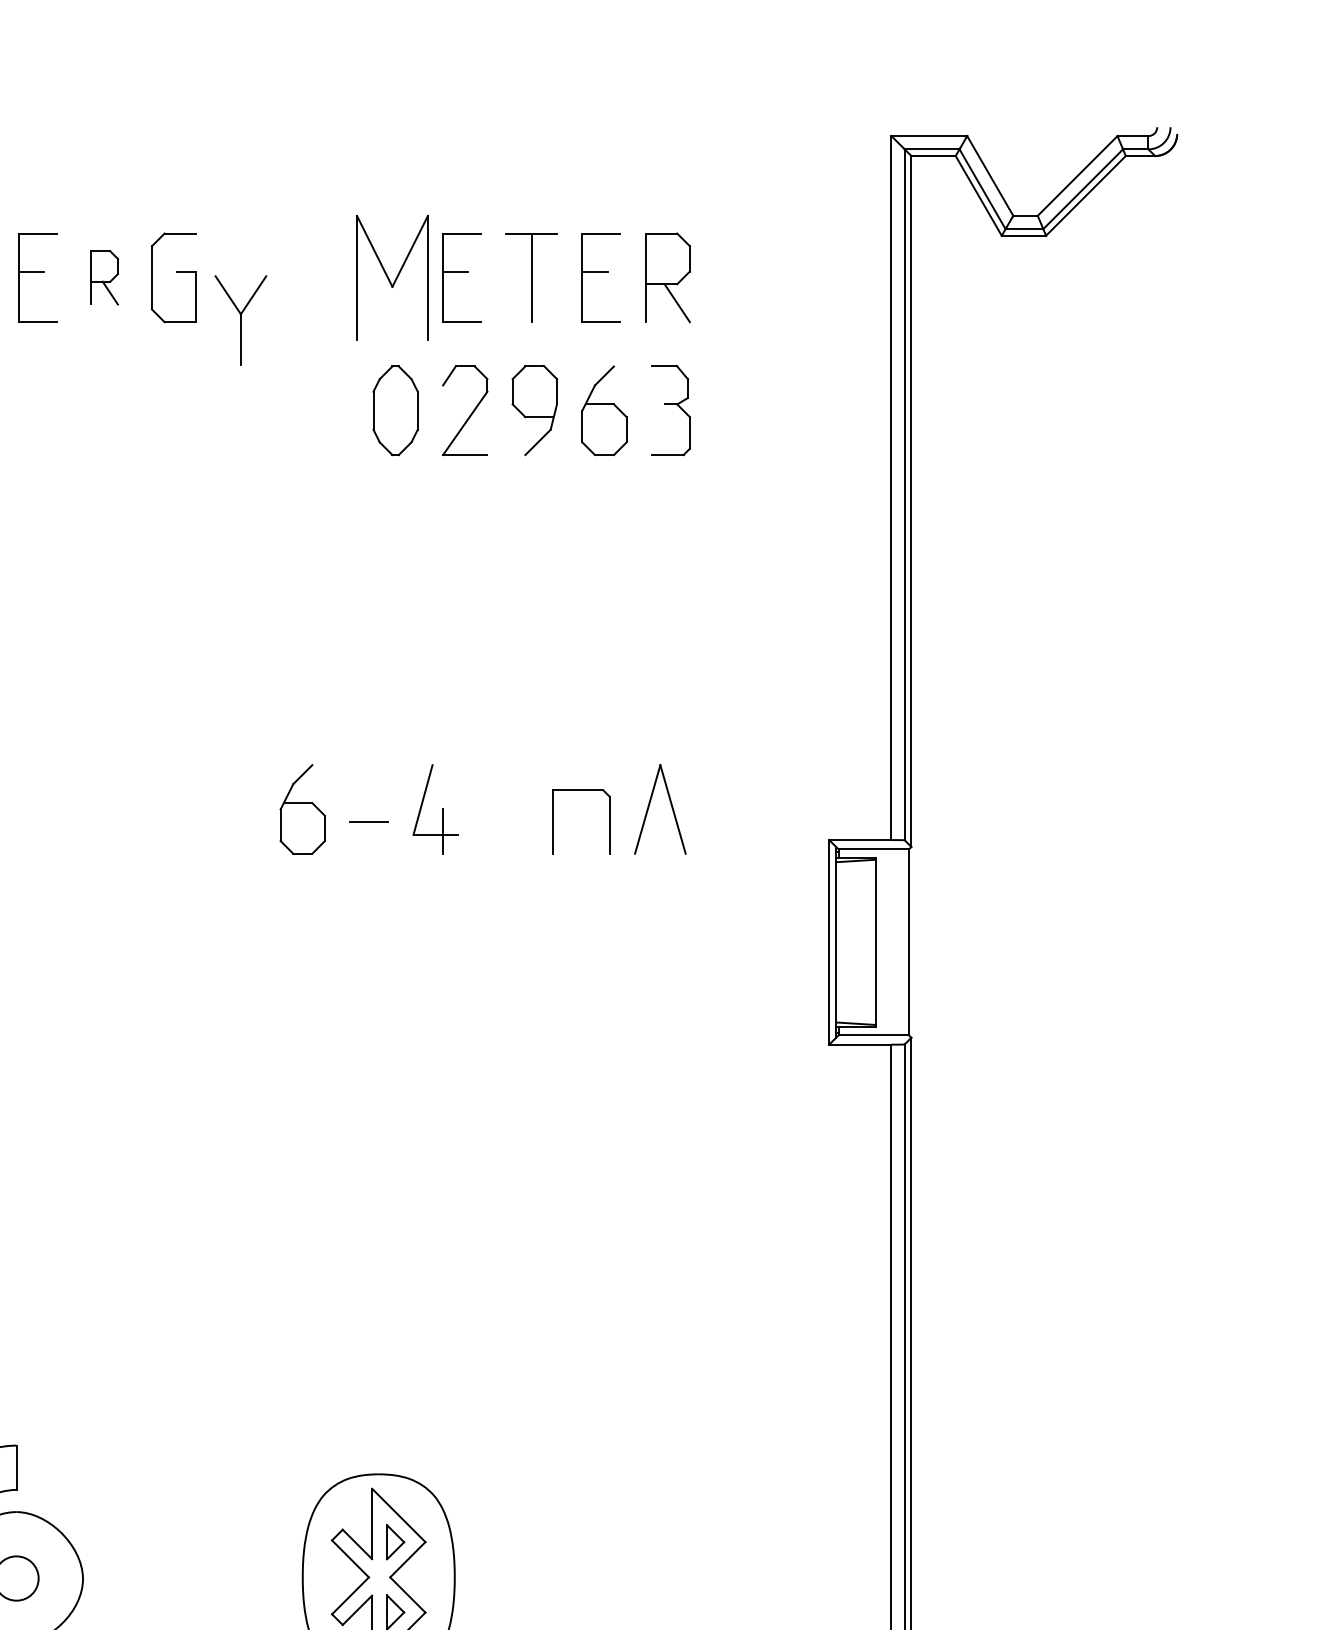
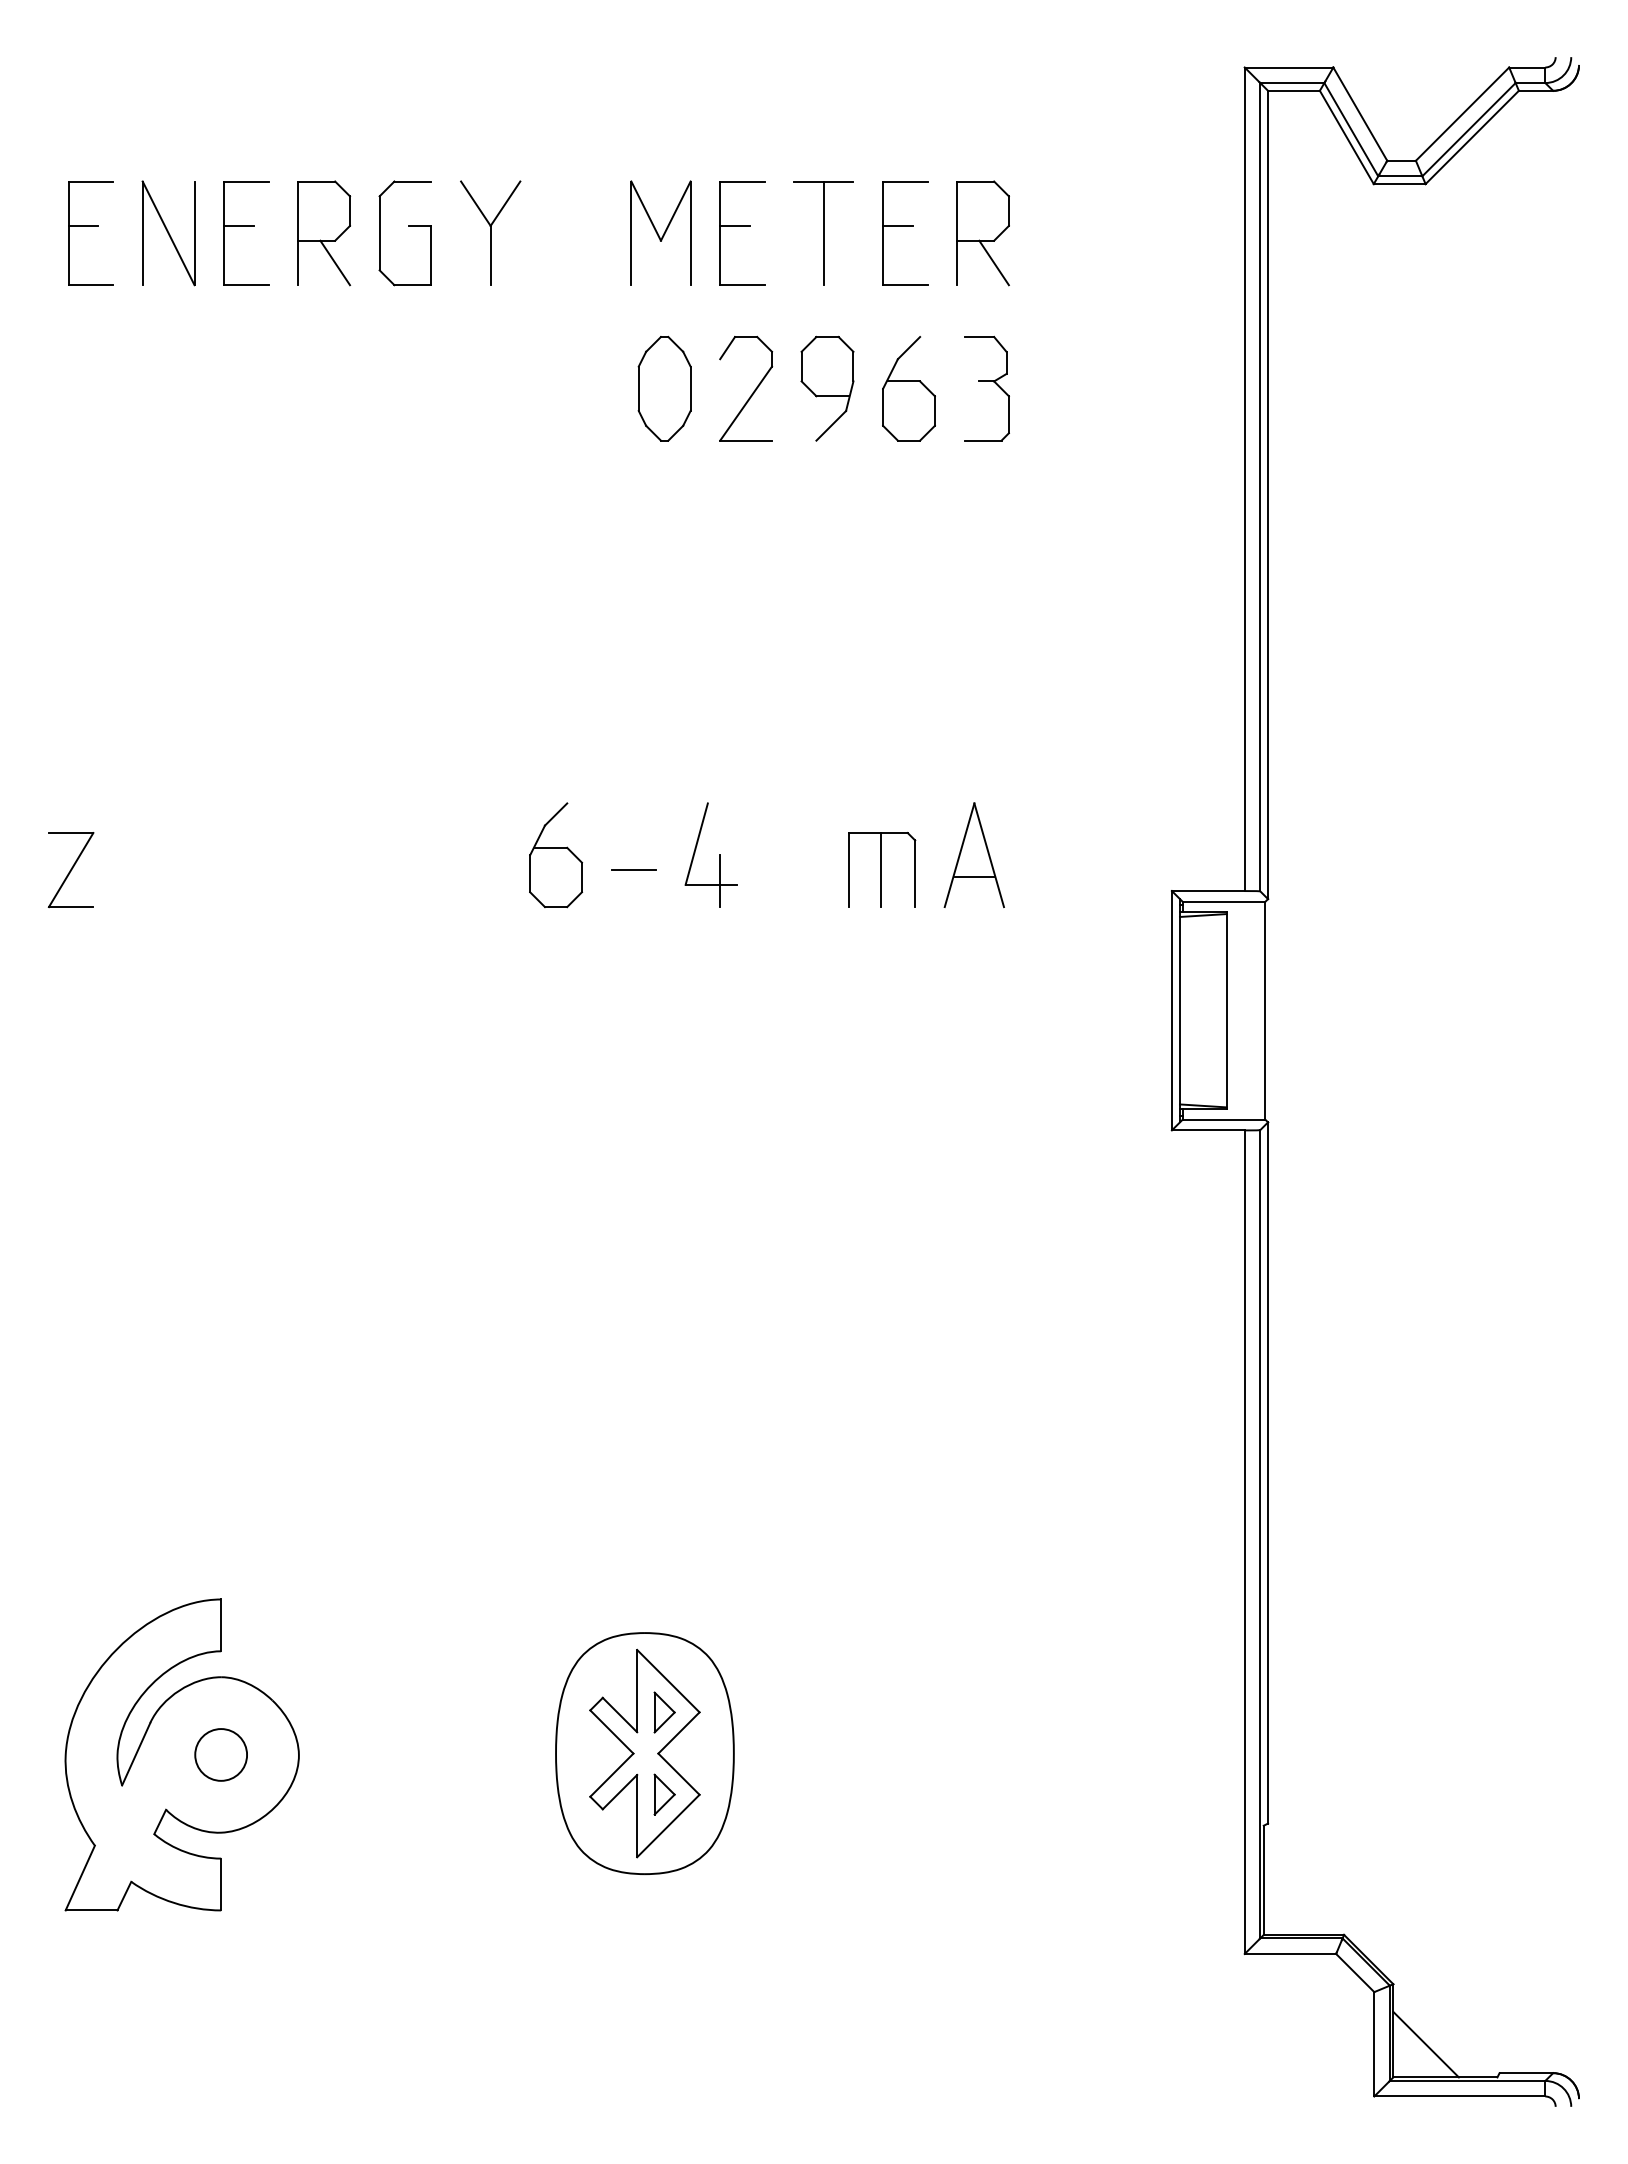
part: (104, 277) -> (324, 233), size x1.67
part: (392, 277) -> (660, 232), size x0.71
part: (240, 319) -> (490, 232), moved
line: (580, 822) -> (880, 870), added
line: (660, 828) -> (974, 877), added

